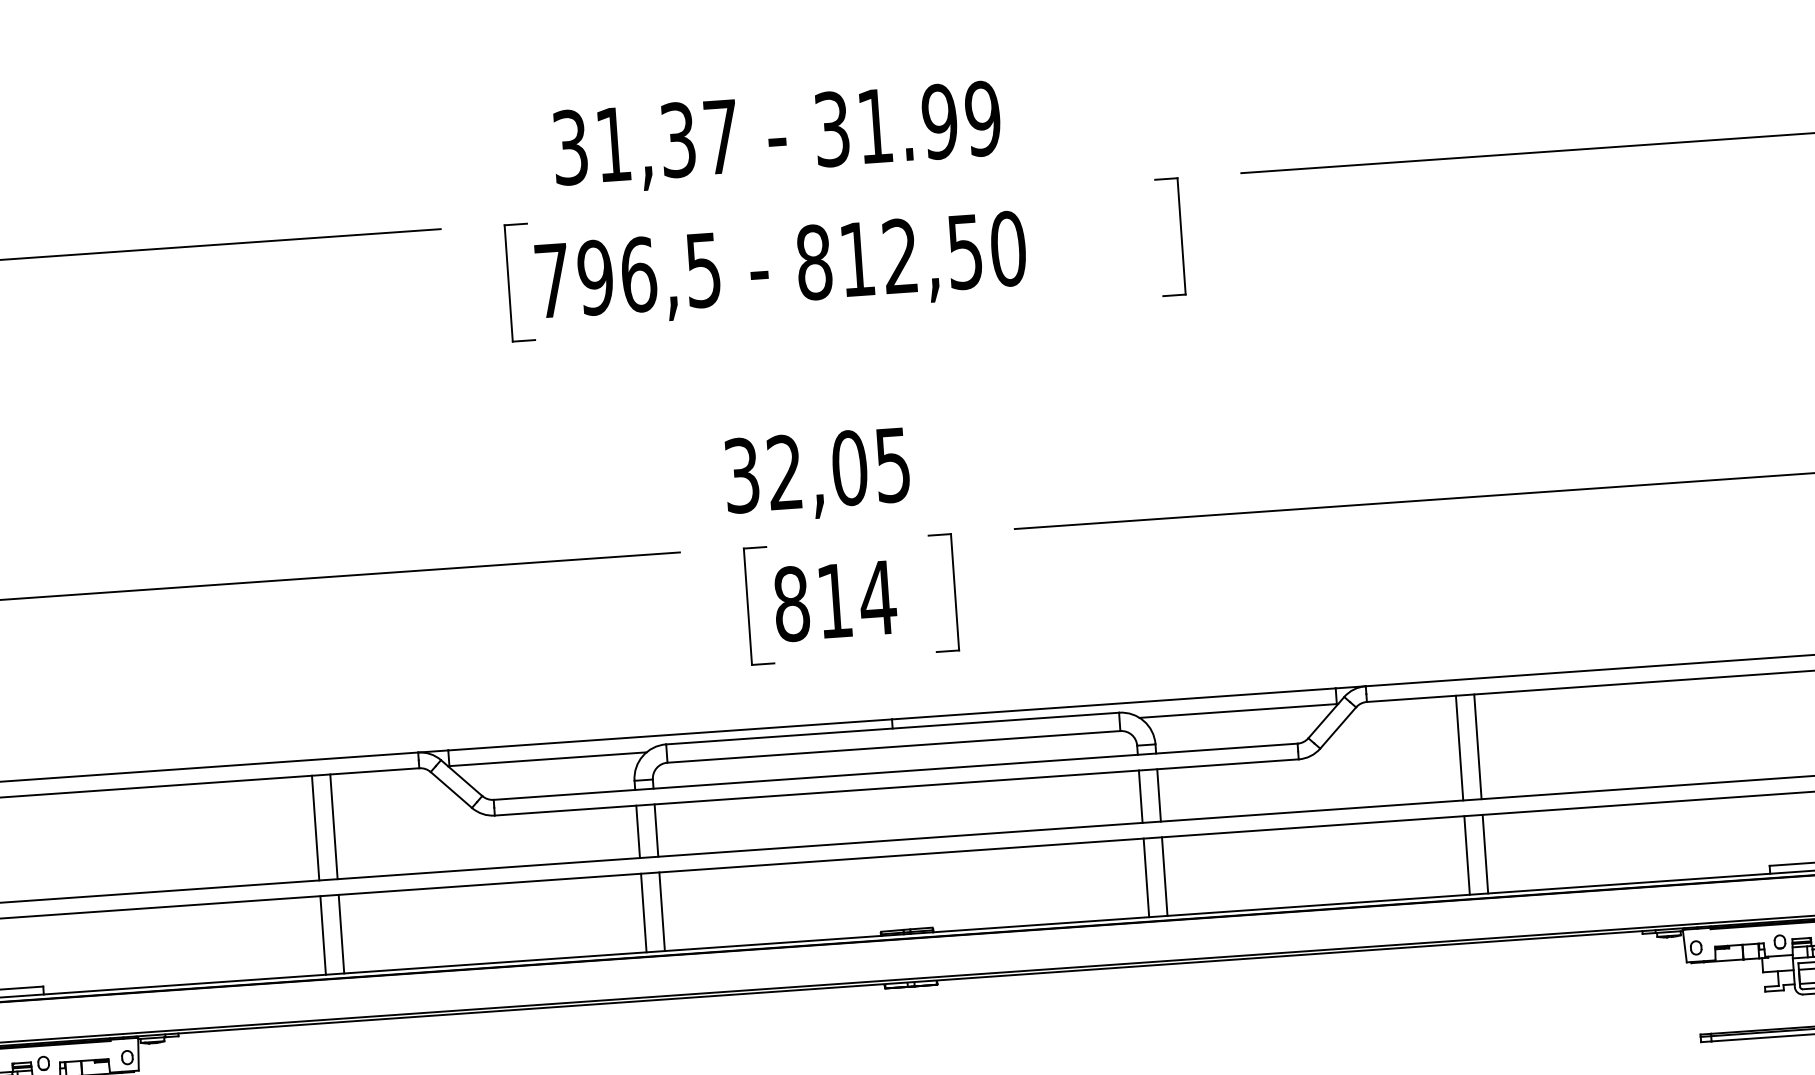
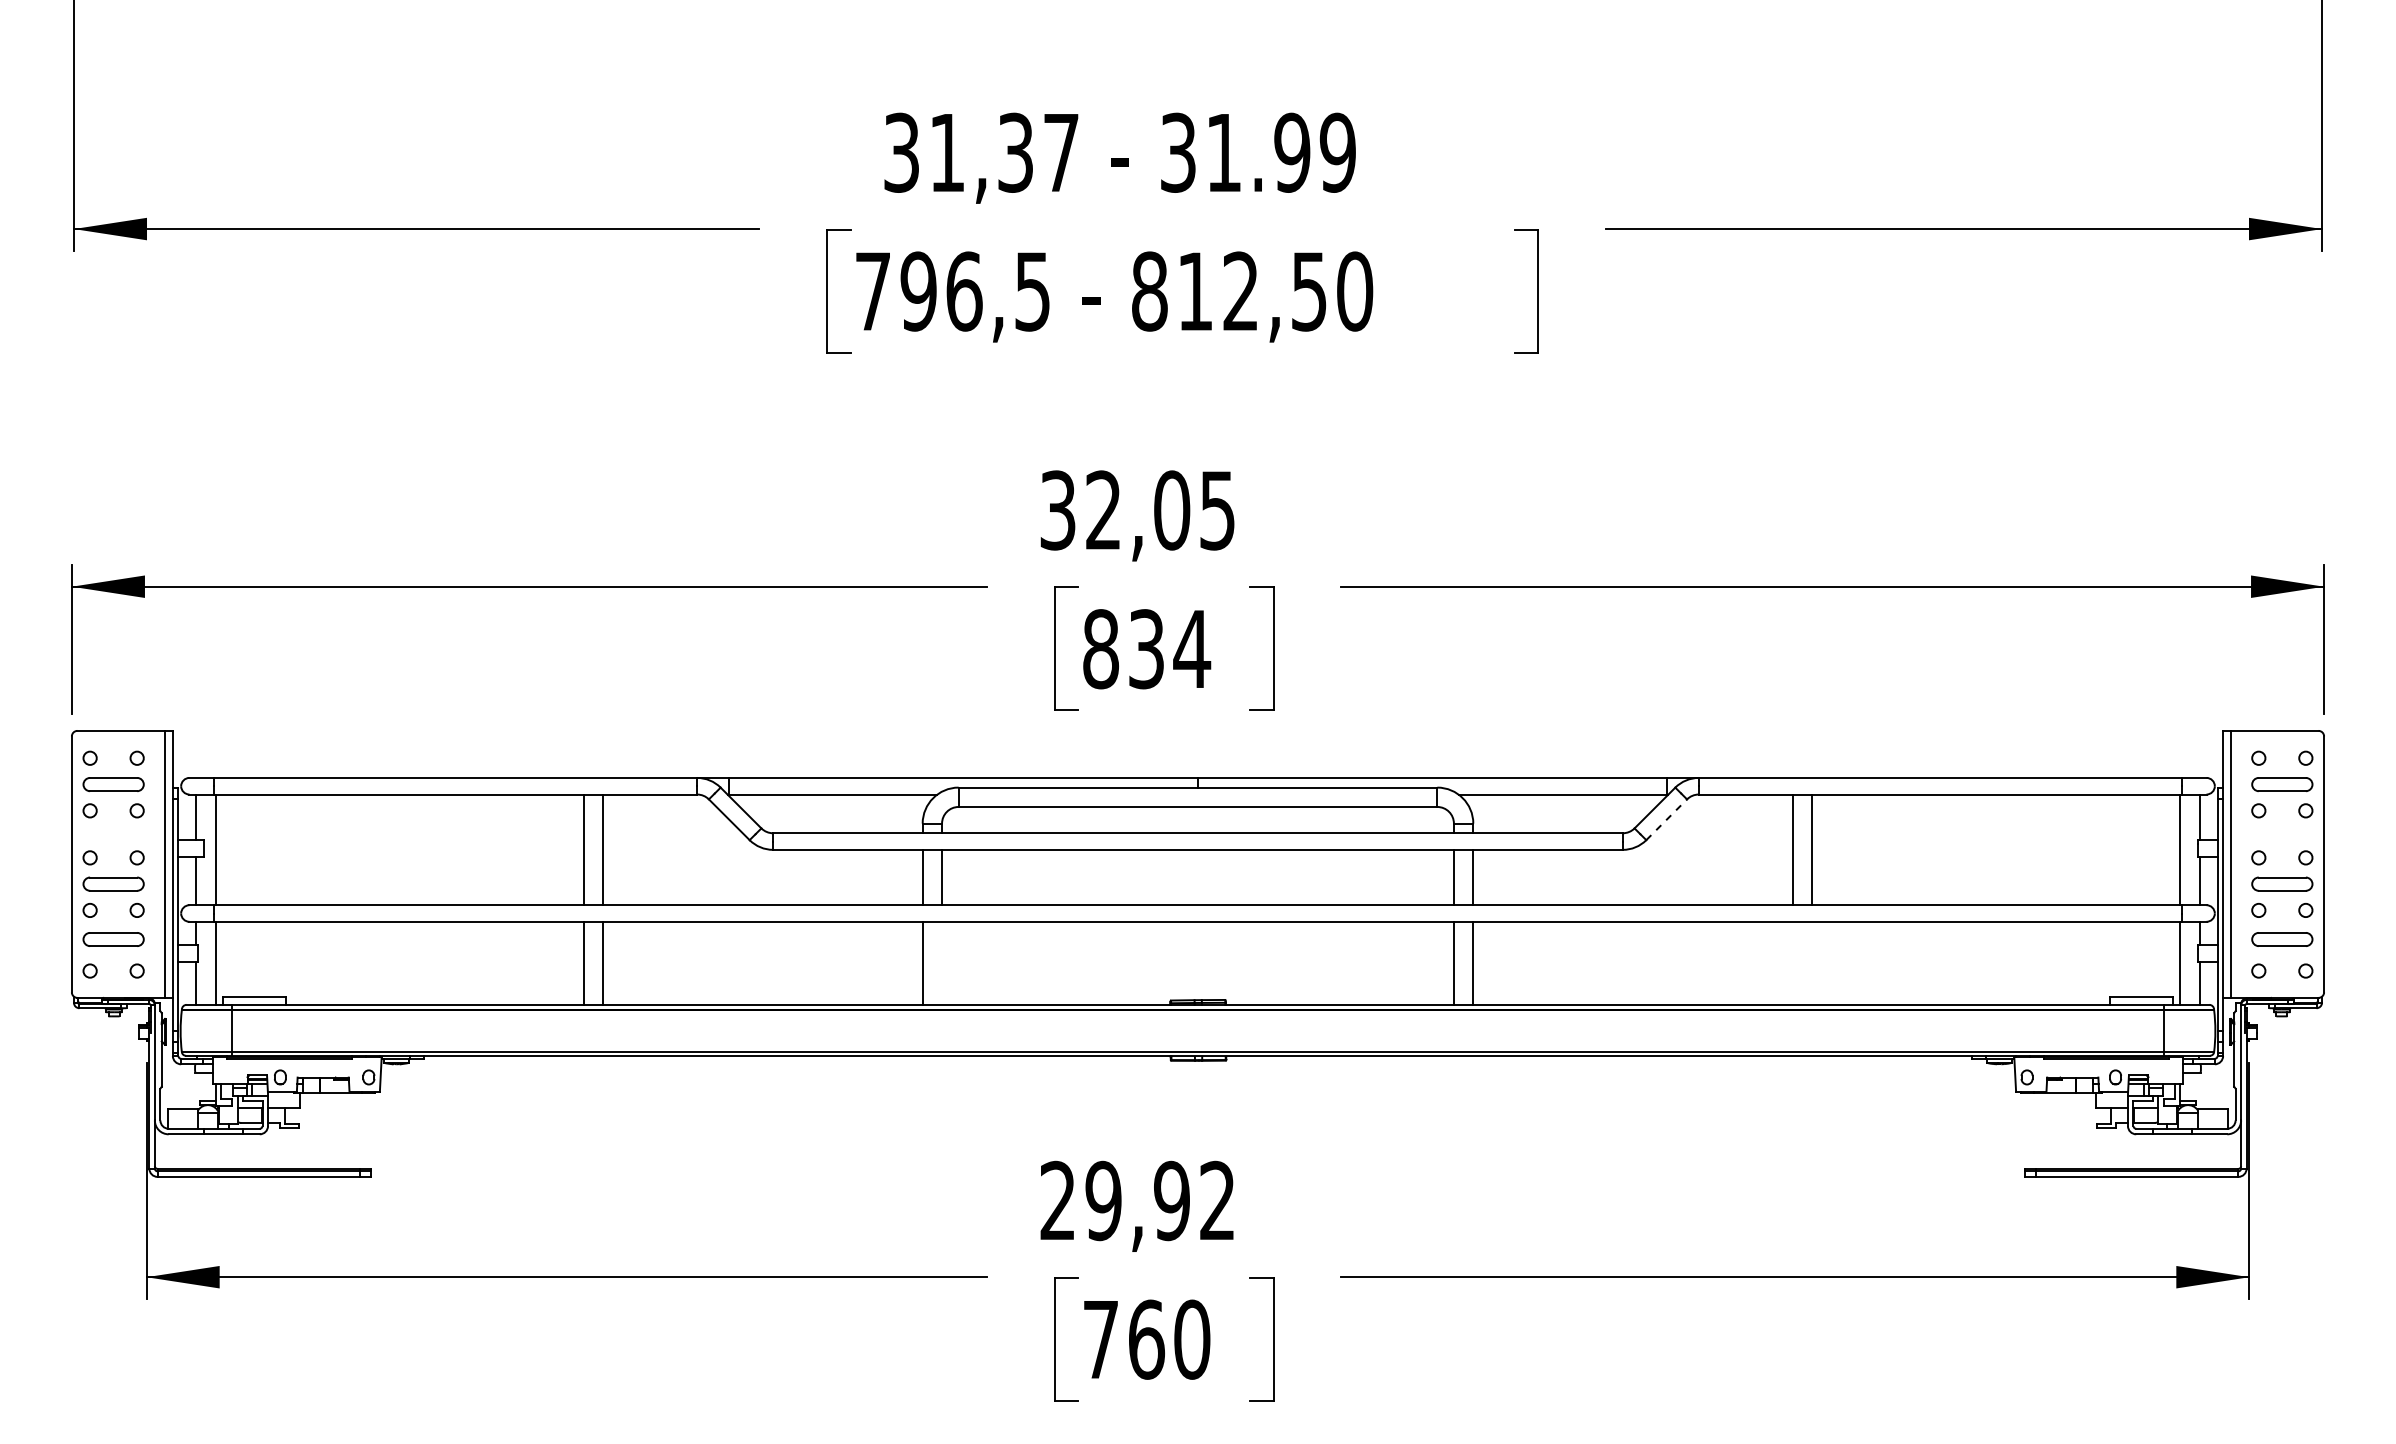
text: (834, 601) -> (1146, 649), 814 -> 834
line: (1338, 727) -> (1666, 819), solid -> dashed
line: (1485, 853) -> (1812, 962), removed
line: (1466, 854) -> (1792, 962), removed
line: (662, 910) -> (942, 962), removed

